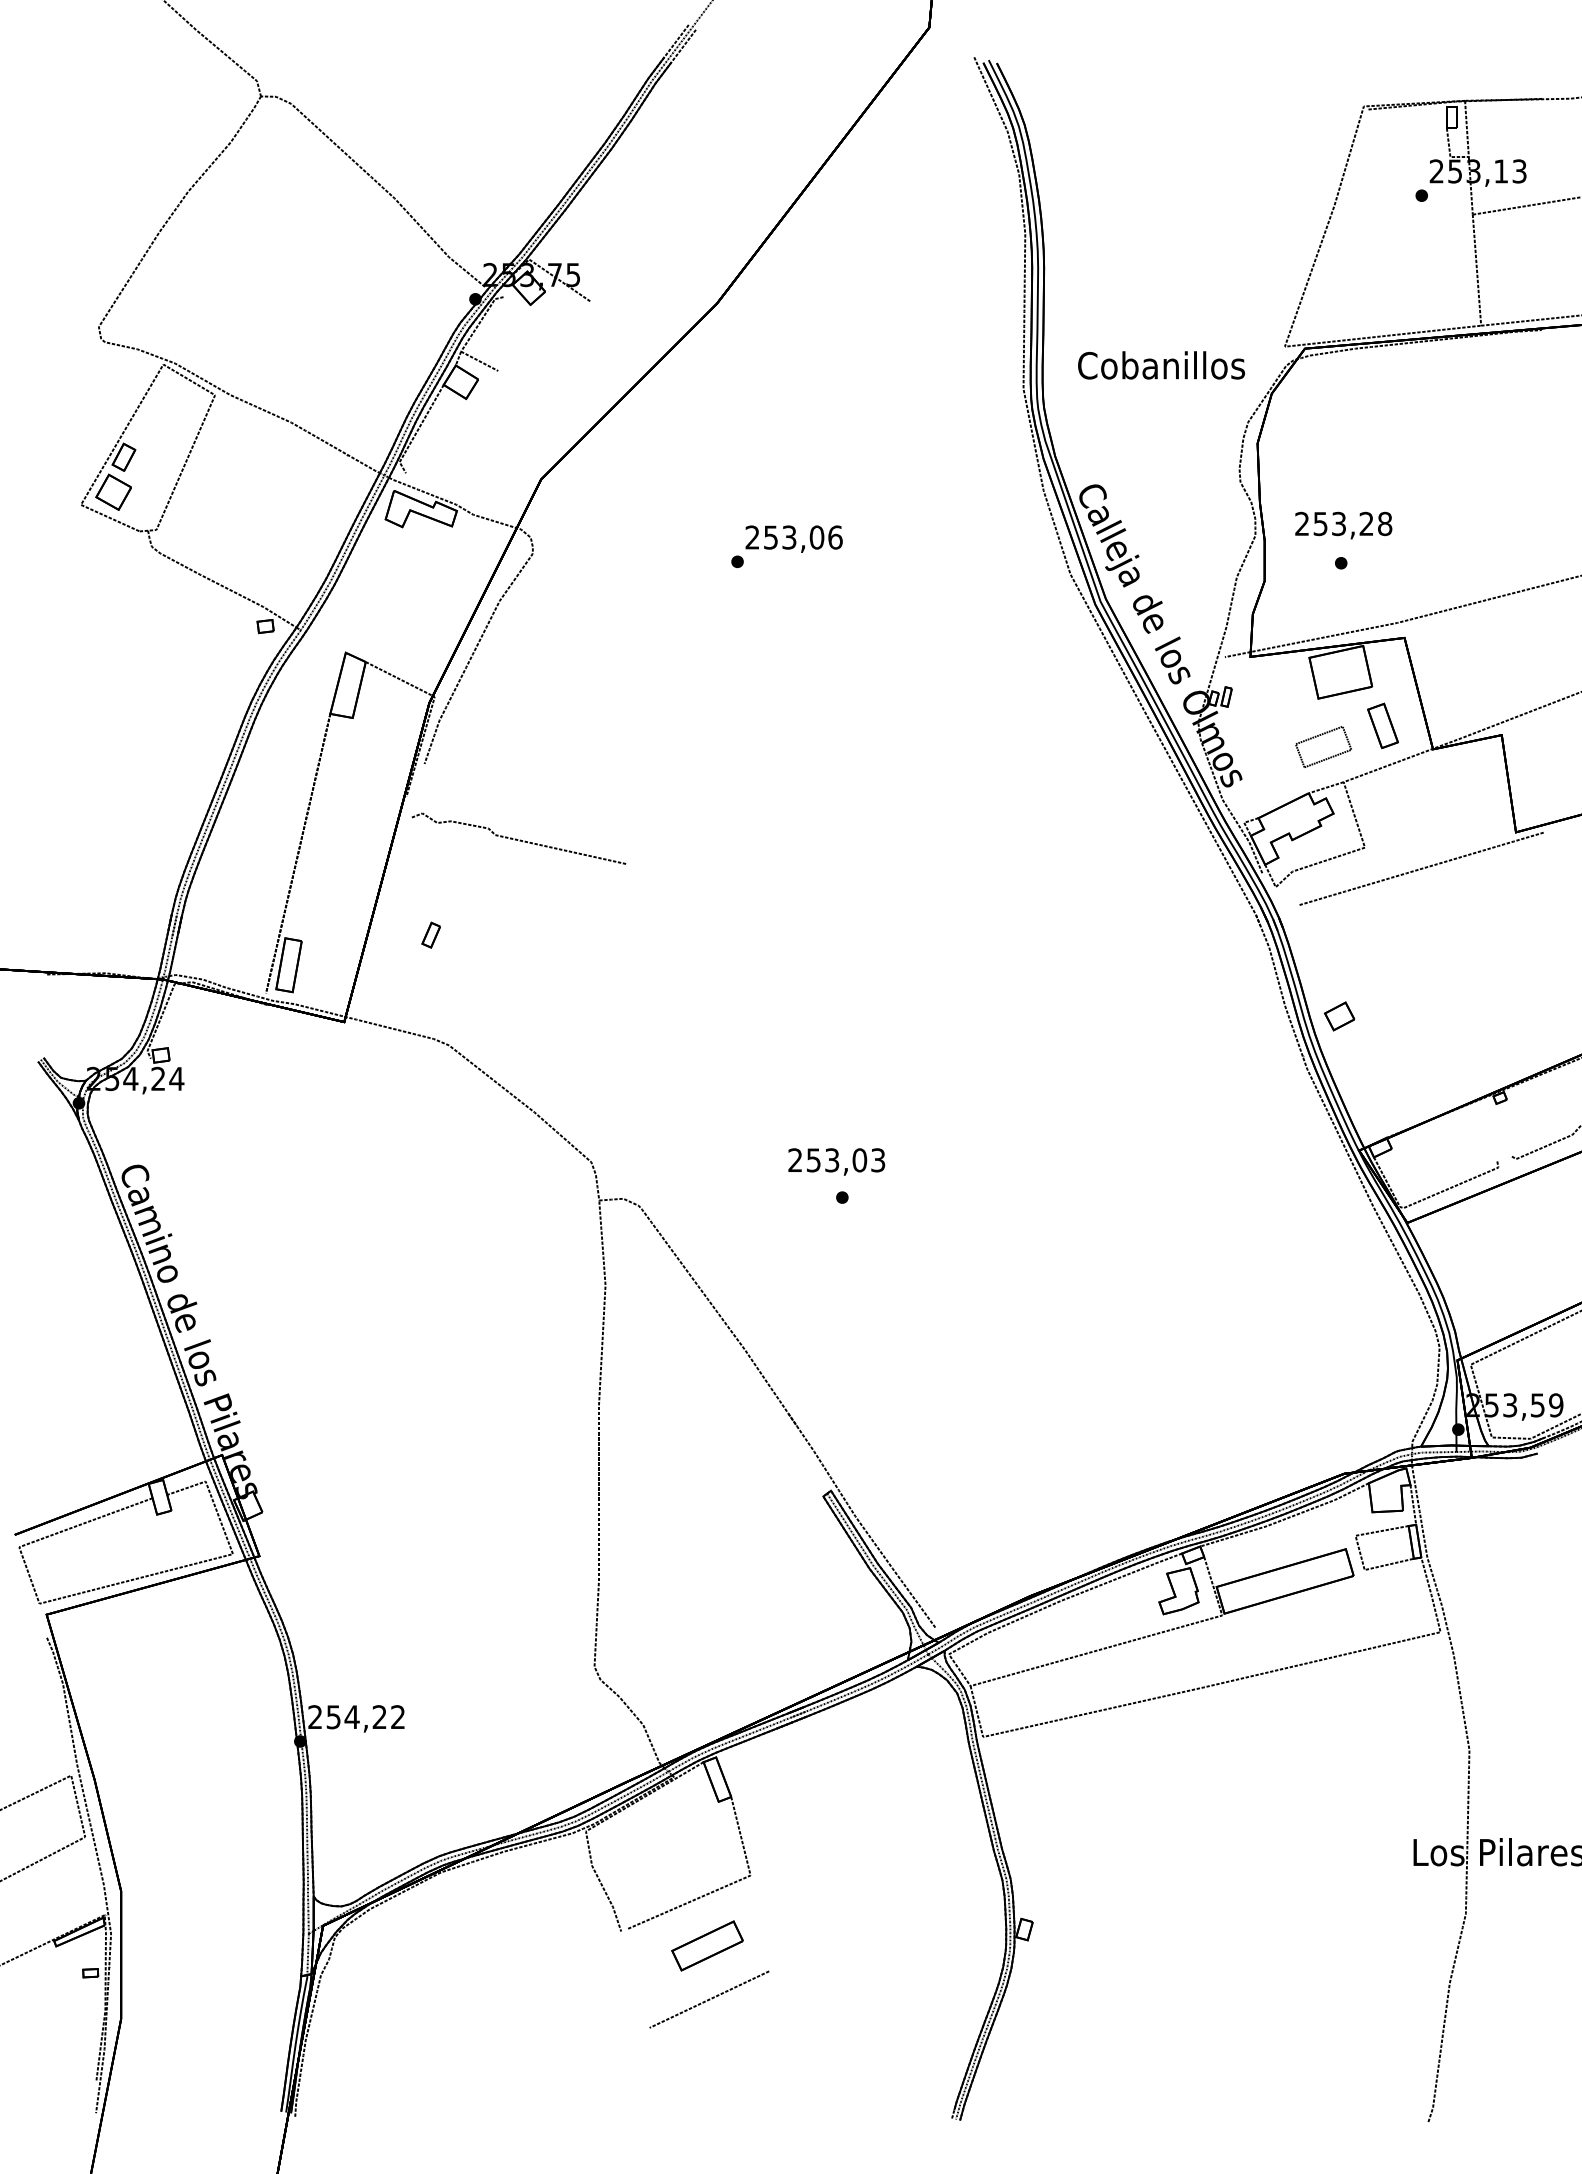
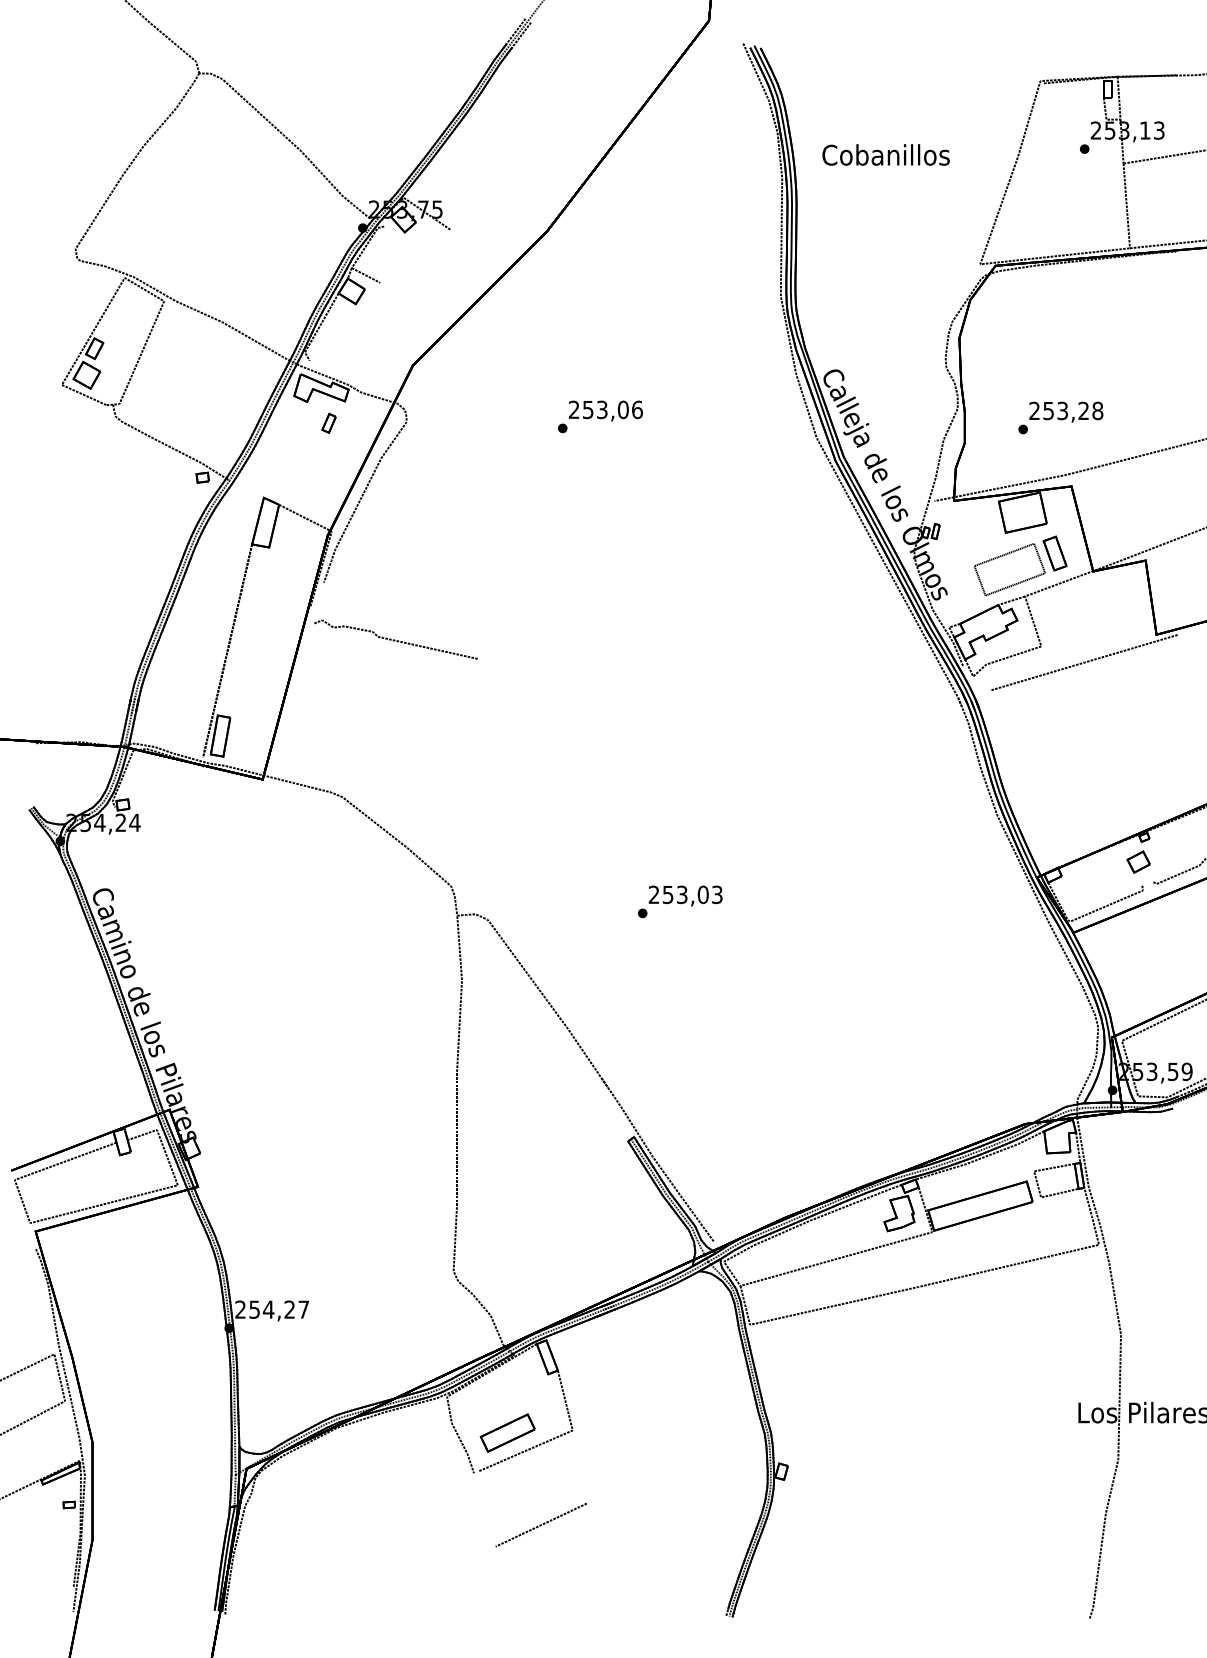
text: (1161, 365) -> (886, 155), moved
text: (1343, 525) -> (1066, 412), moved
part: (1323, 746) -> (1009, 569), size x1.67
part: (430, 934) -> (328, 422), moved
part: (1339, 1016) -> (1138, 862), moved
text: (836, 1161) -> (685, 895), moved
text: (397, 1716) -> (303, 1309), 254,22 -> 254,27
part: (707, 1945) -> (507, 1432), moved

